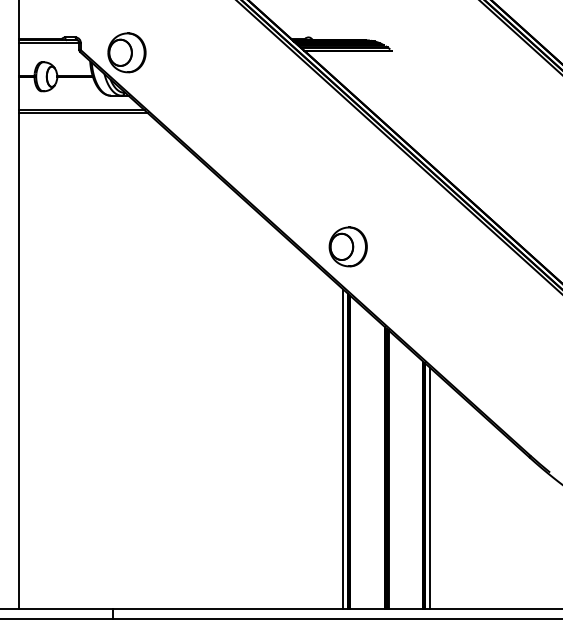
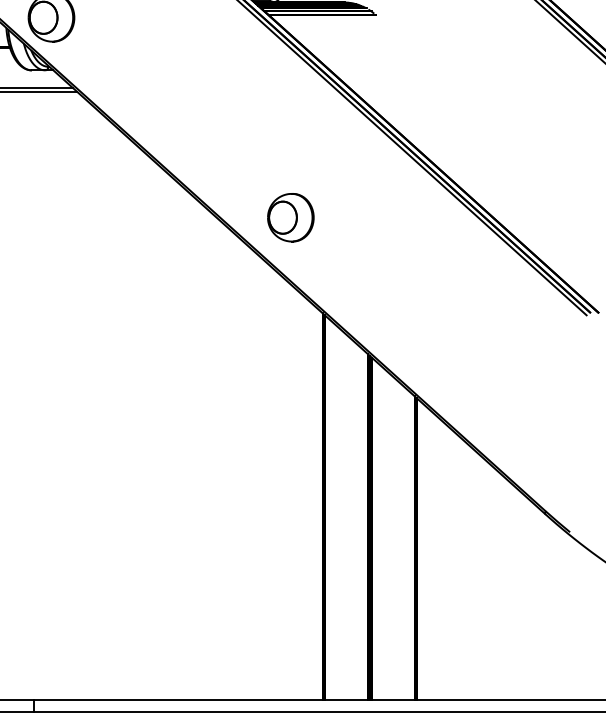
part: (347, 246) -> (289, 217), moved
line: (343, 449) -> (316, 503), removed
line: (429, 488) -> (422, 551), removed

